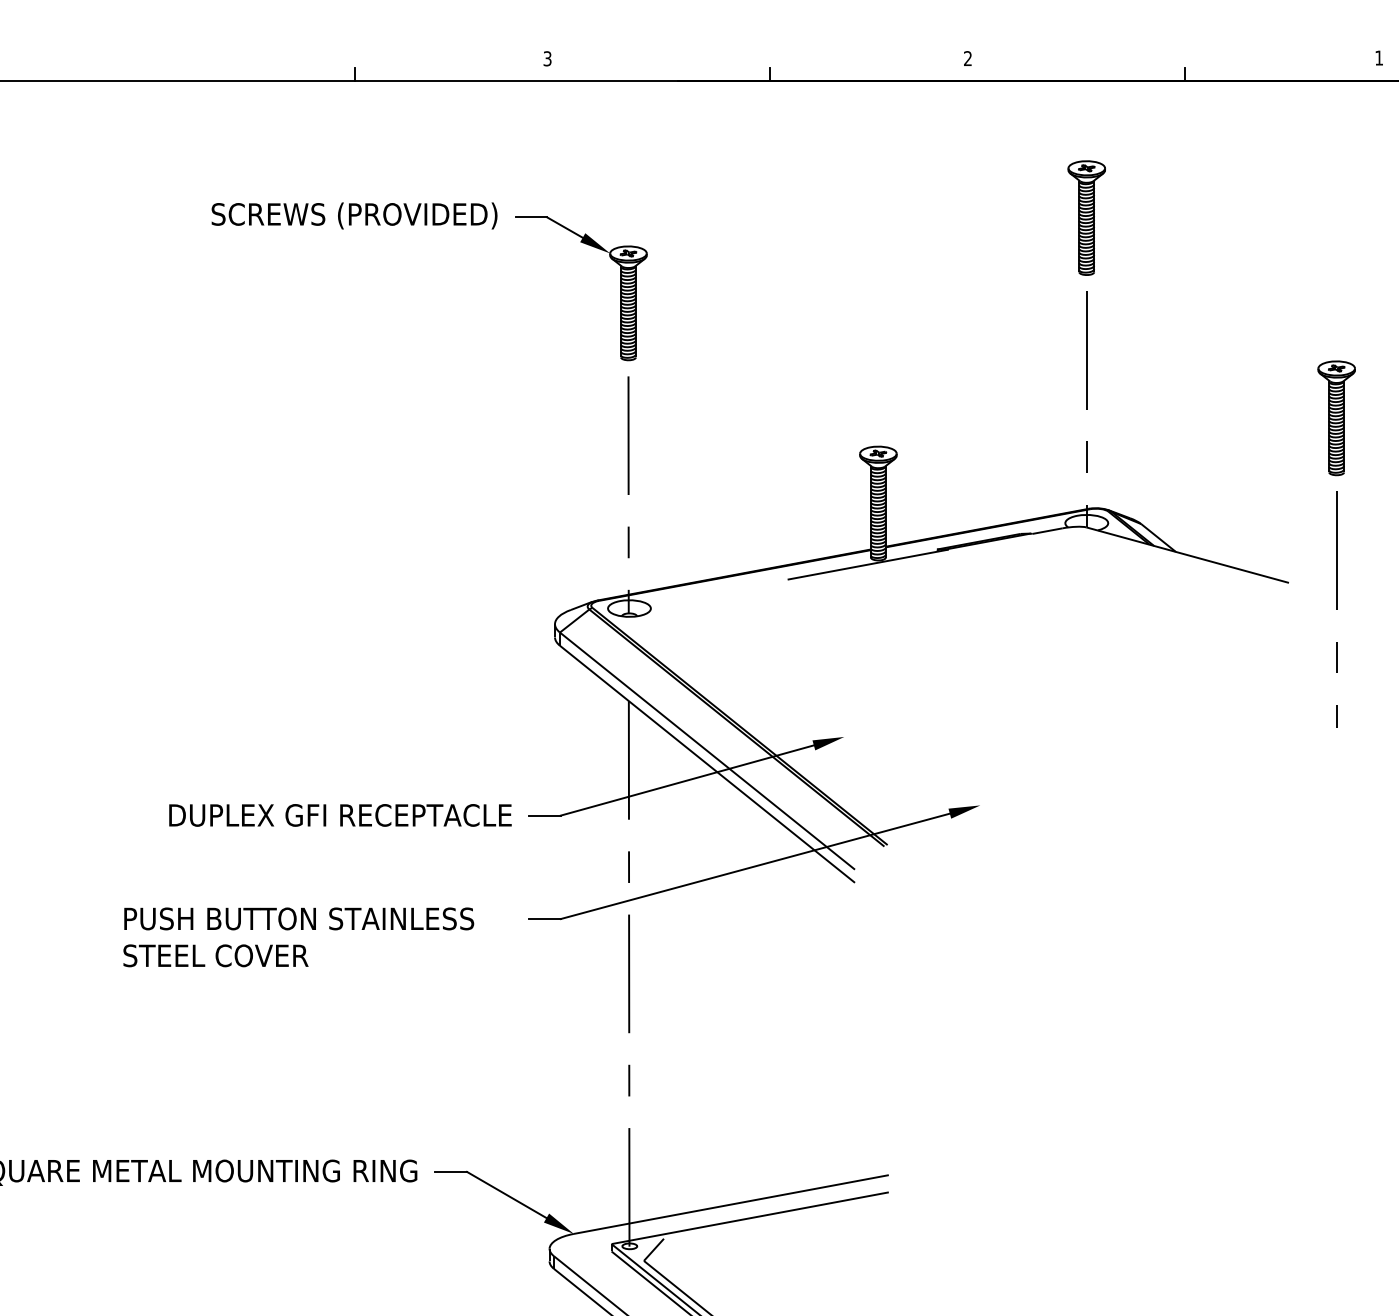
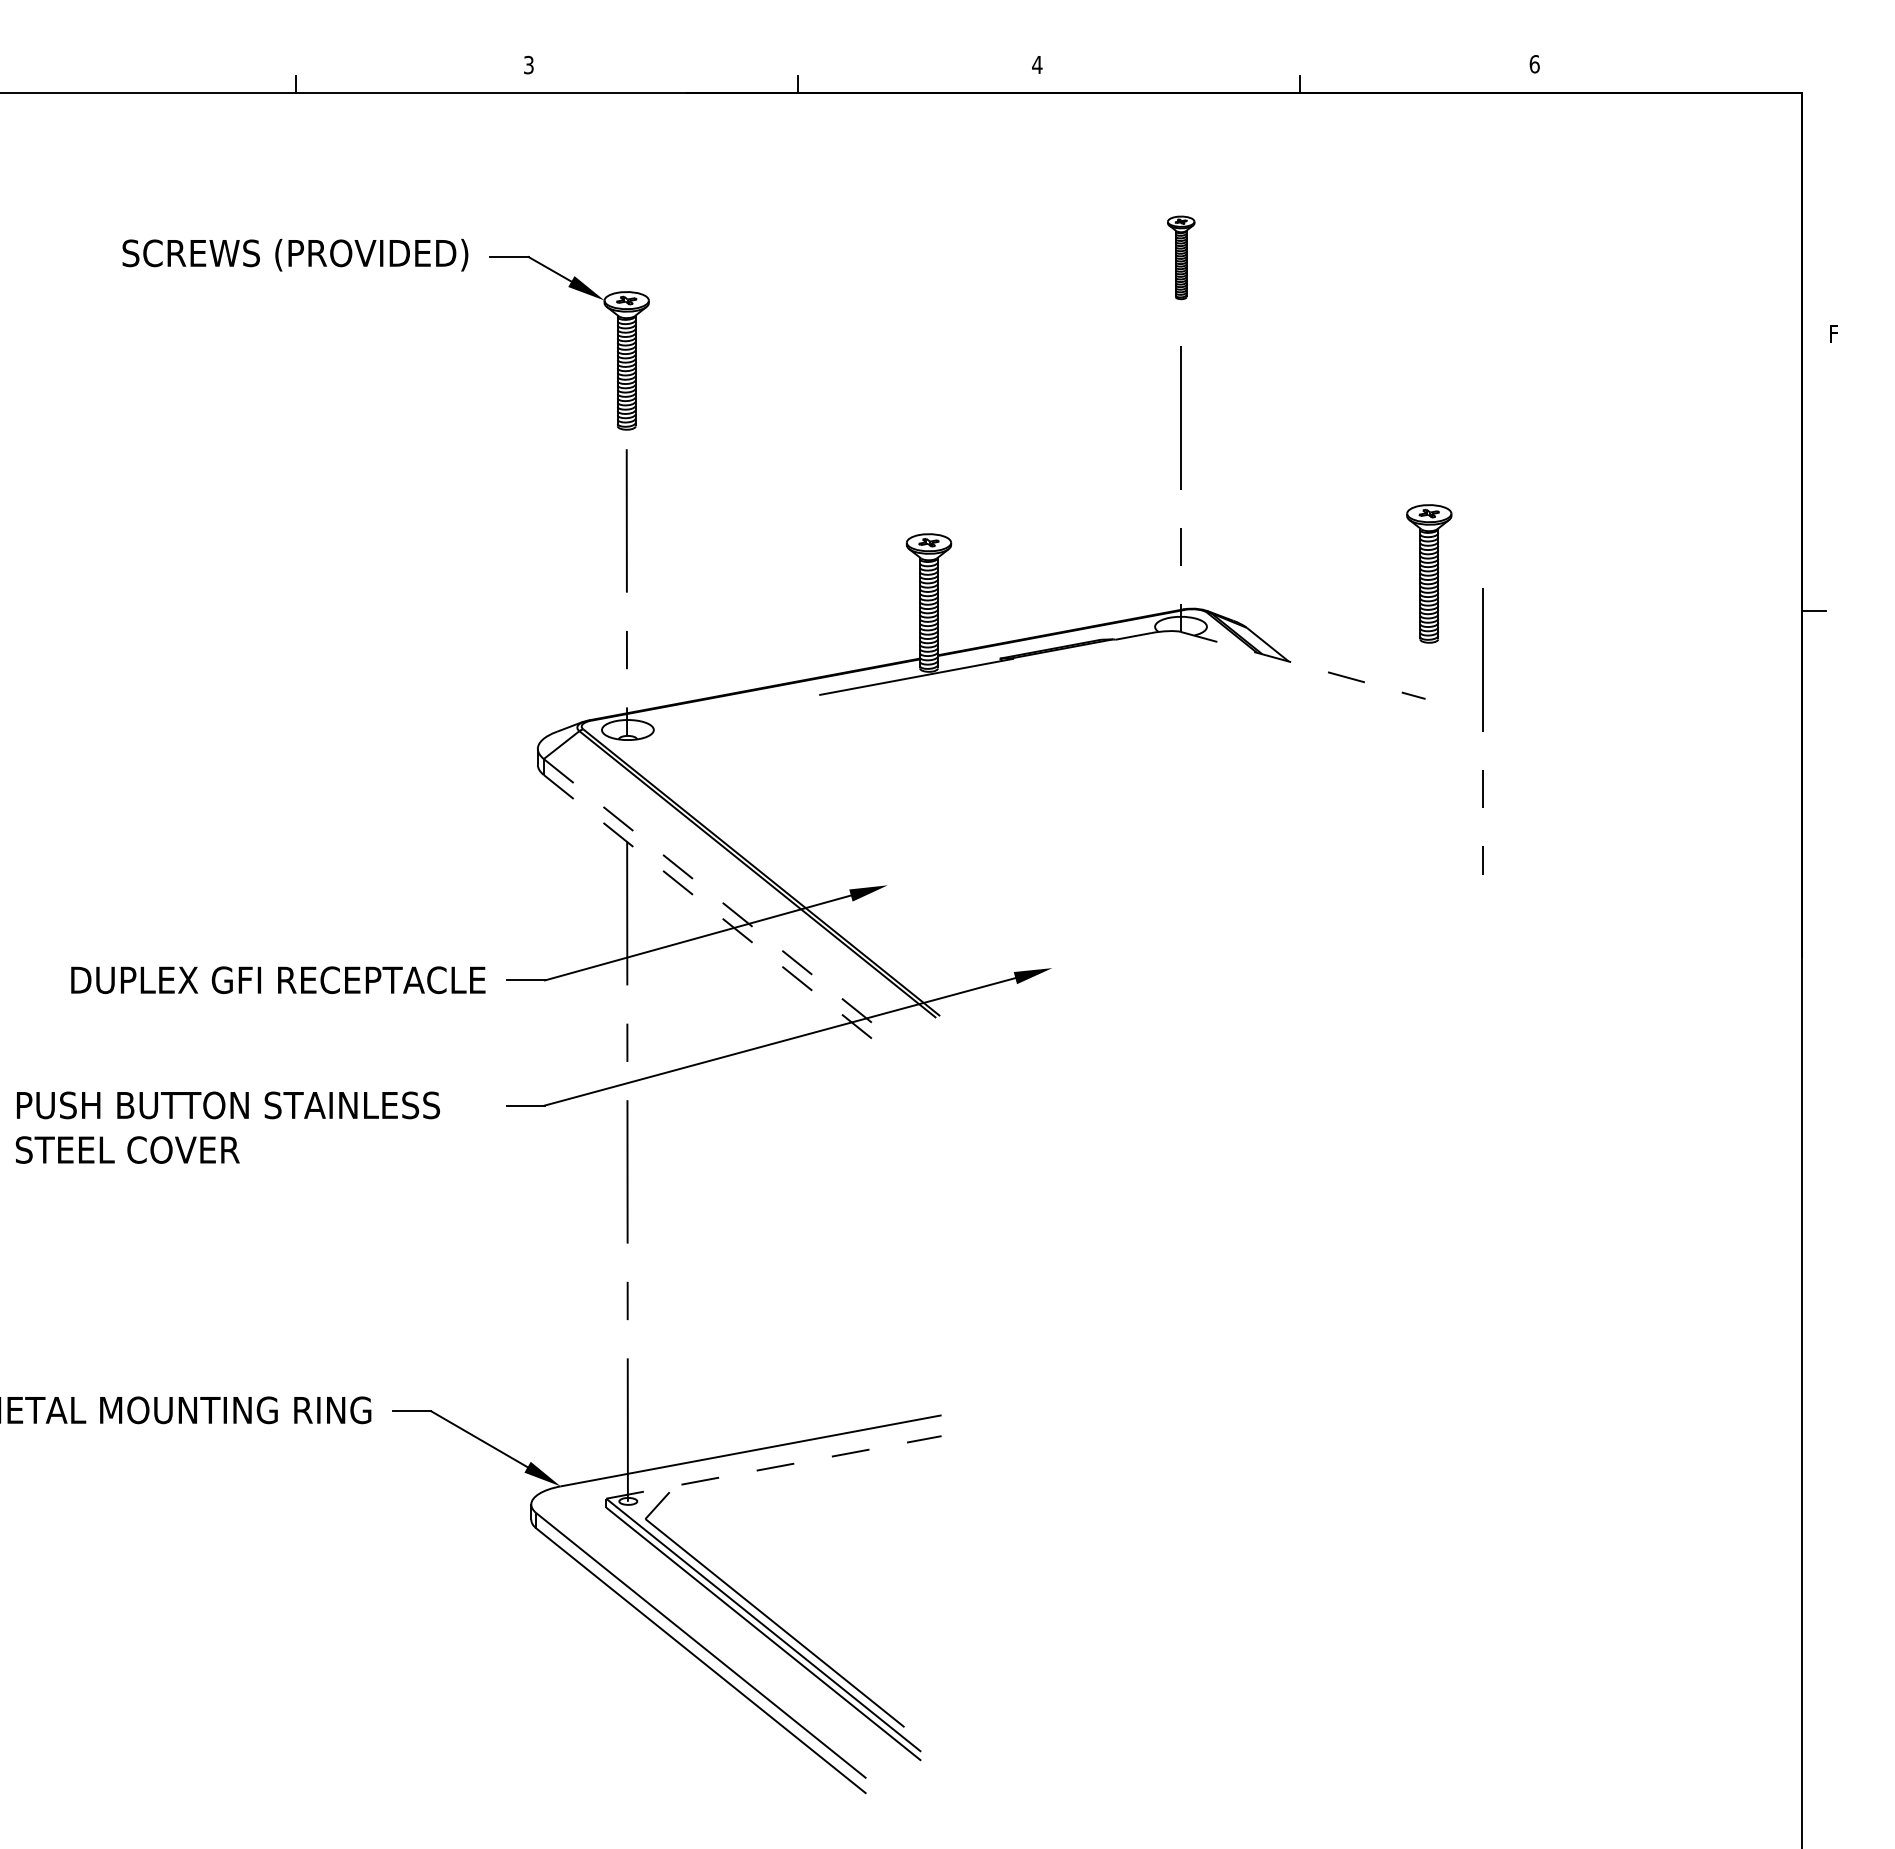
text: (968, 58) -> (1037, 64), 2 -> 4
text: (1379, 58) -> (1534, 64), 1 -> 6
part: (1087, 217) -> (1181, 257), size x0.6
part: (1336, 417) -> (1429, 573), moved
line: (1188, 555) -> (1303, 665), solid -> dashed
line: (707, 751) -> (722, 902), solid -> dashed
line: (707, 764) -> (722, 918), solid -> dashed
line: (749, 1218) -> (773, 1467), solid -> dashed

